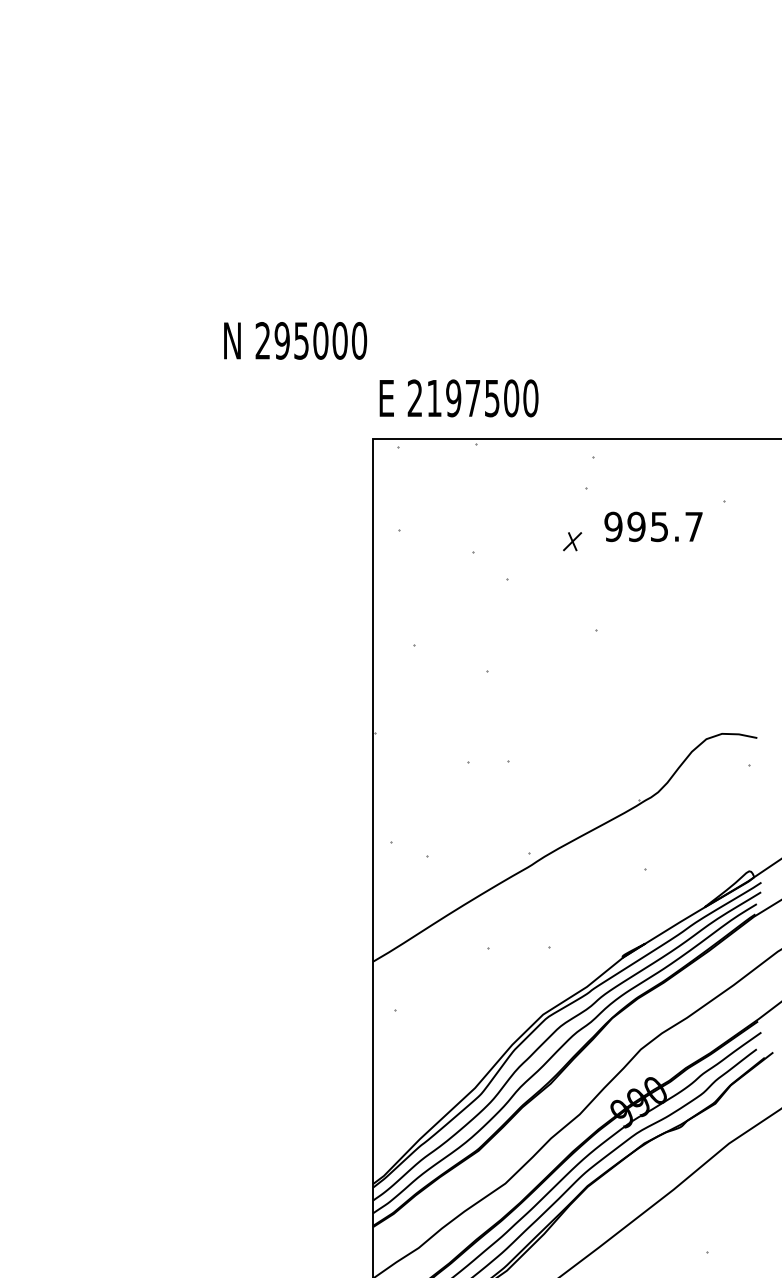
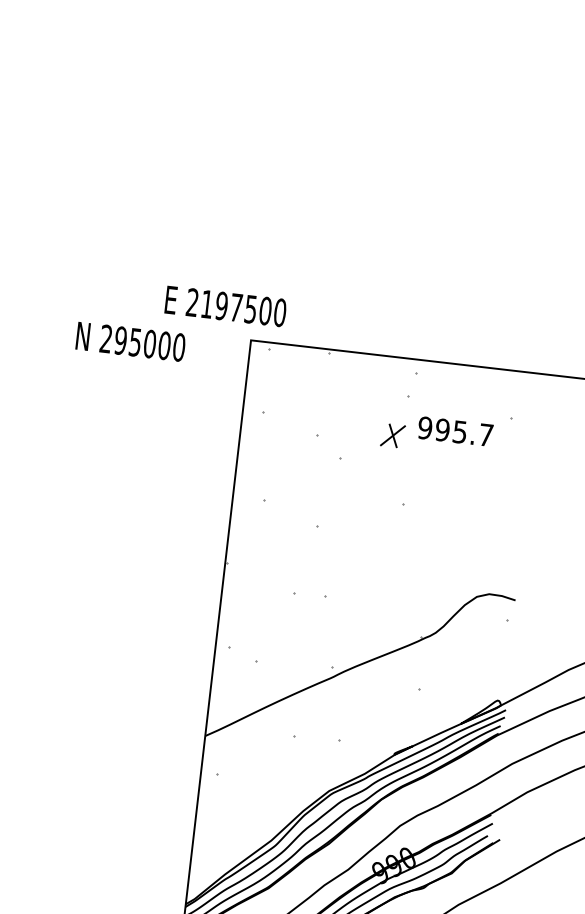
text: (295, 340) -> (130, 341), moved
text: (458, 398) -> (225, 306), moved
part: (572, 541) -> (392, 435), size x1.67

